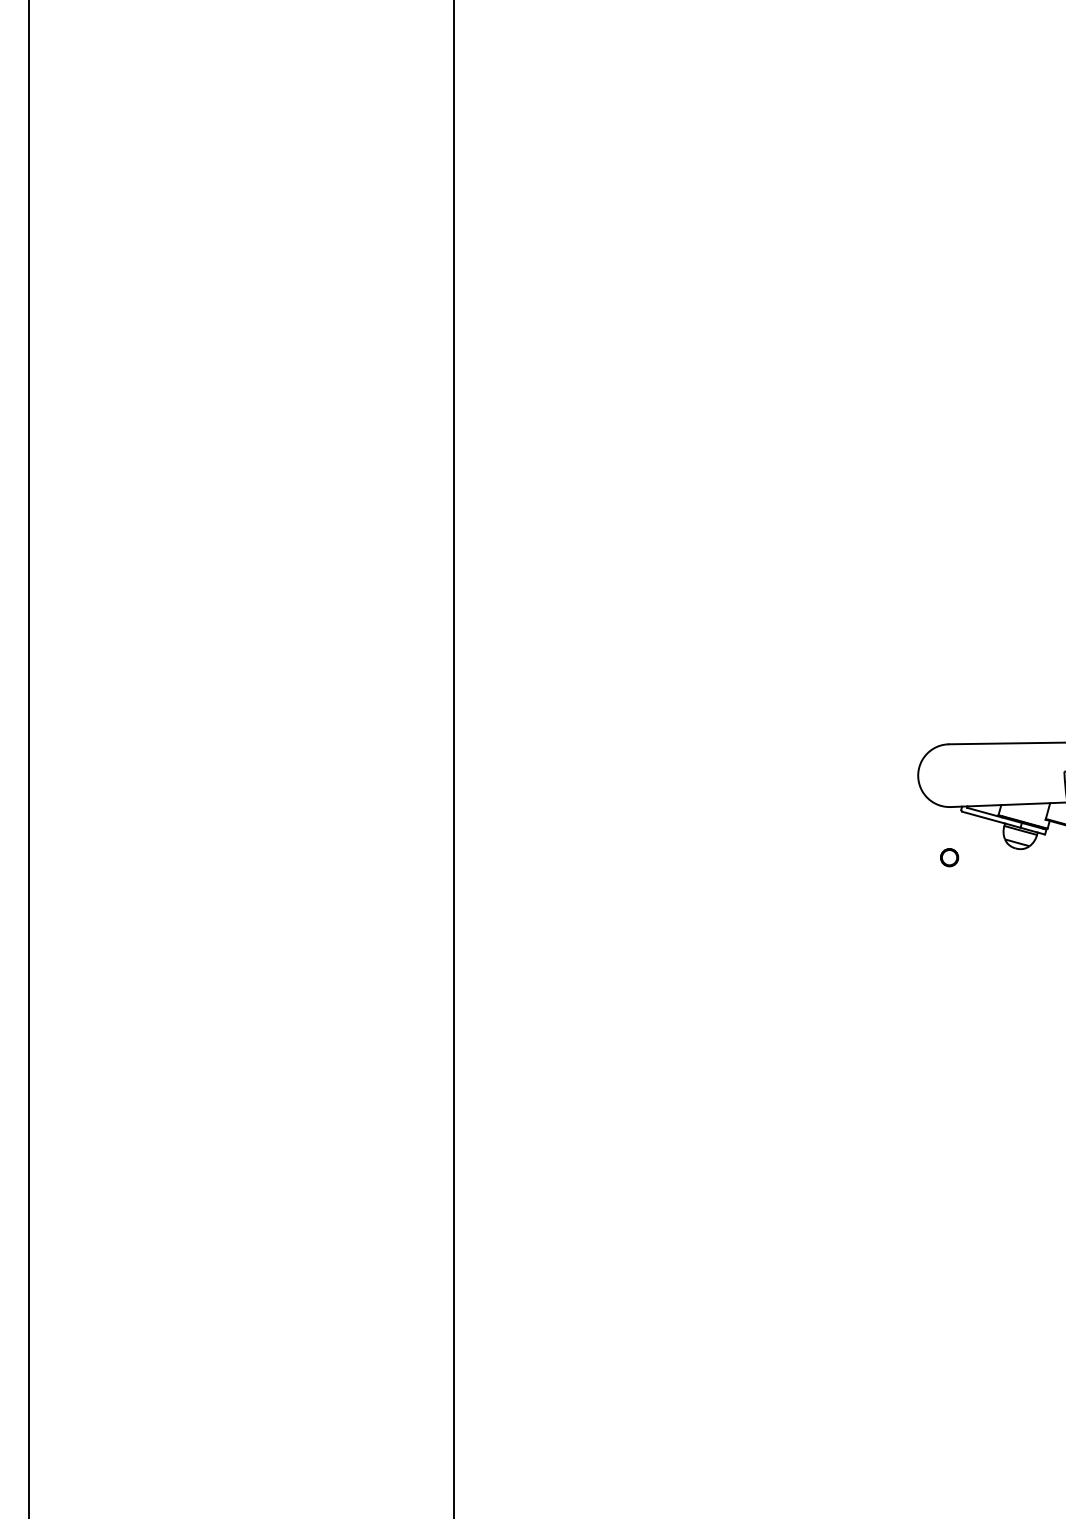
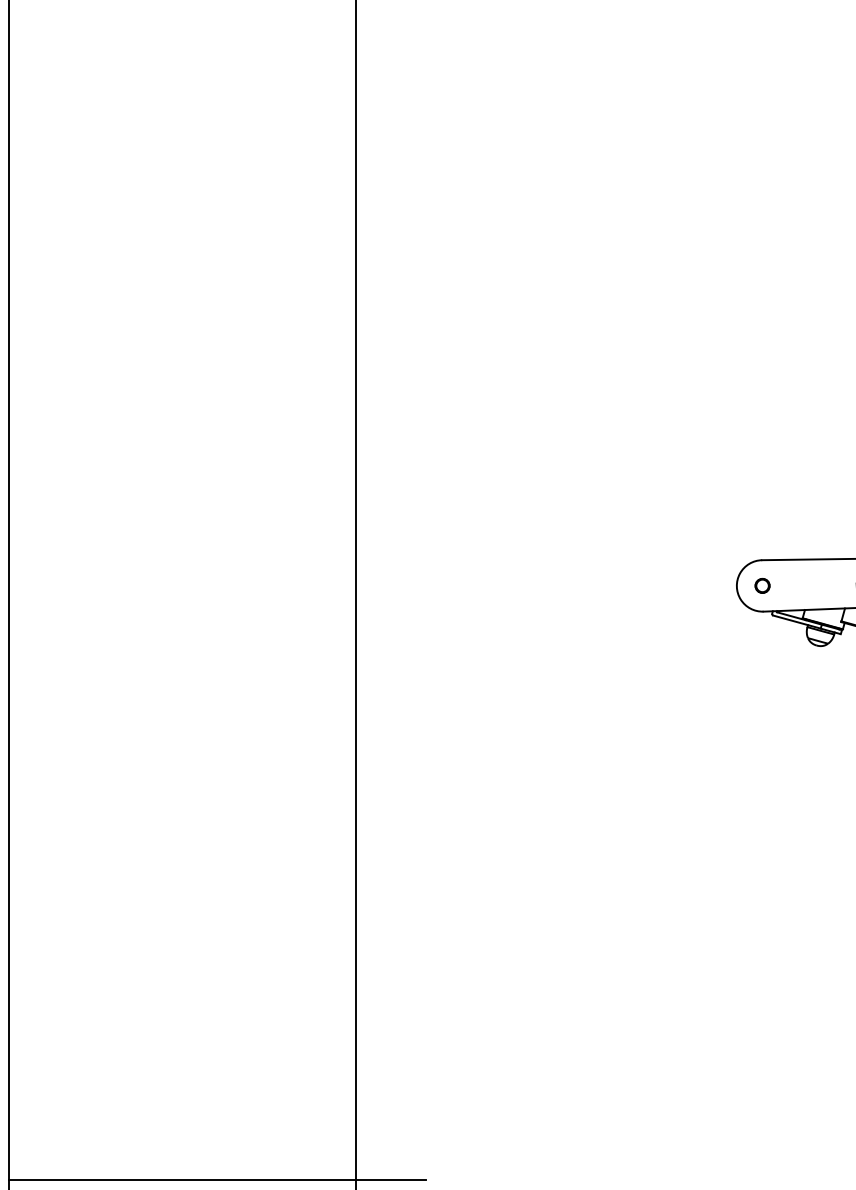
circle: (949, 857) -> (762, 585), moved
line: (283, 1501) -> (216, 1180), added

